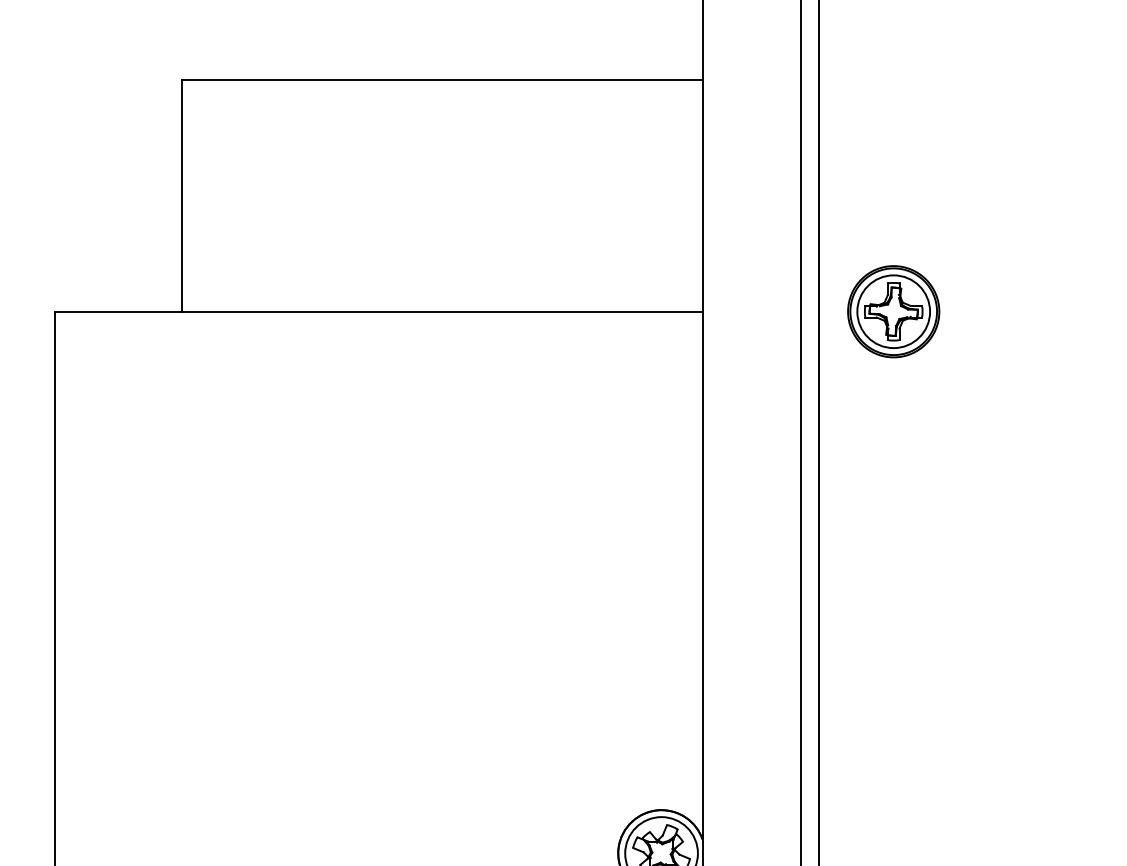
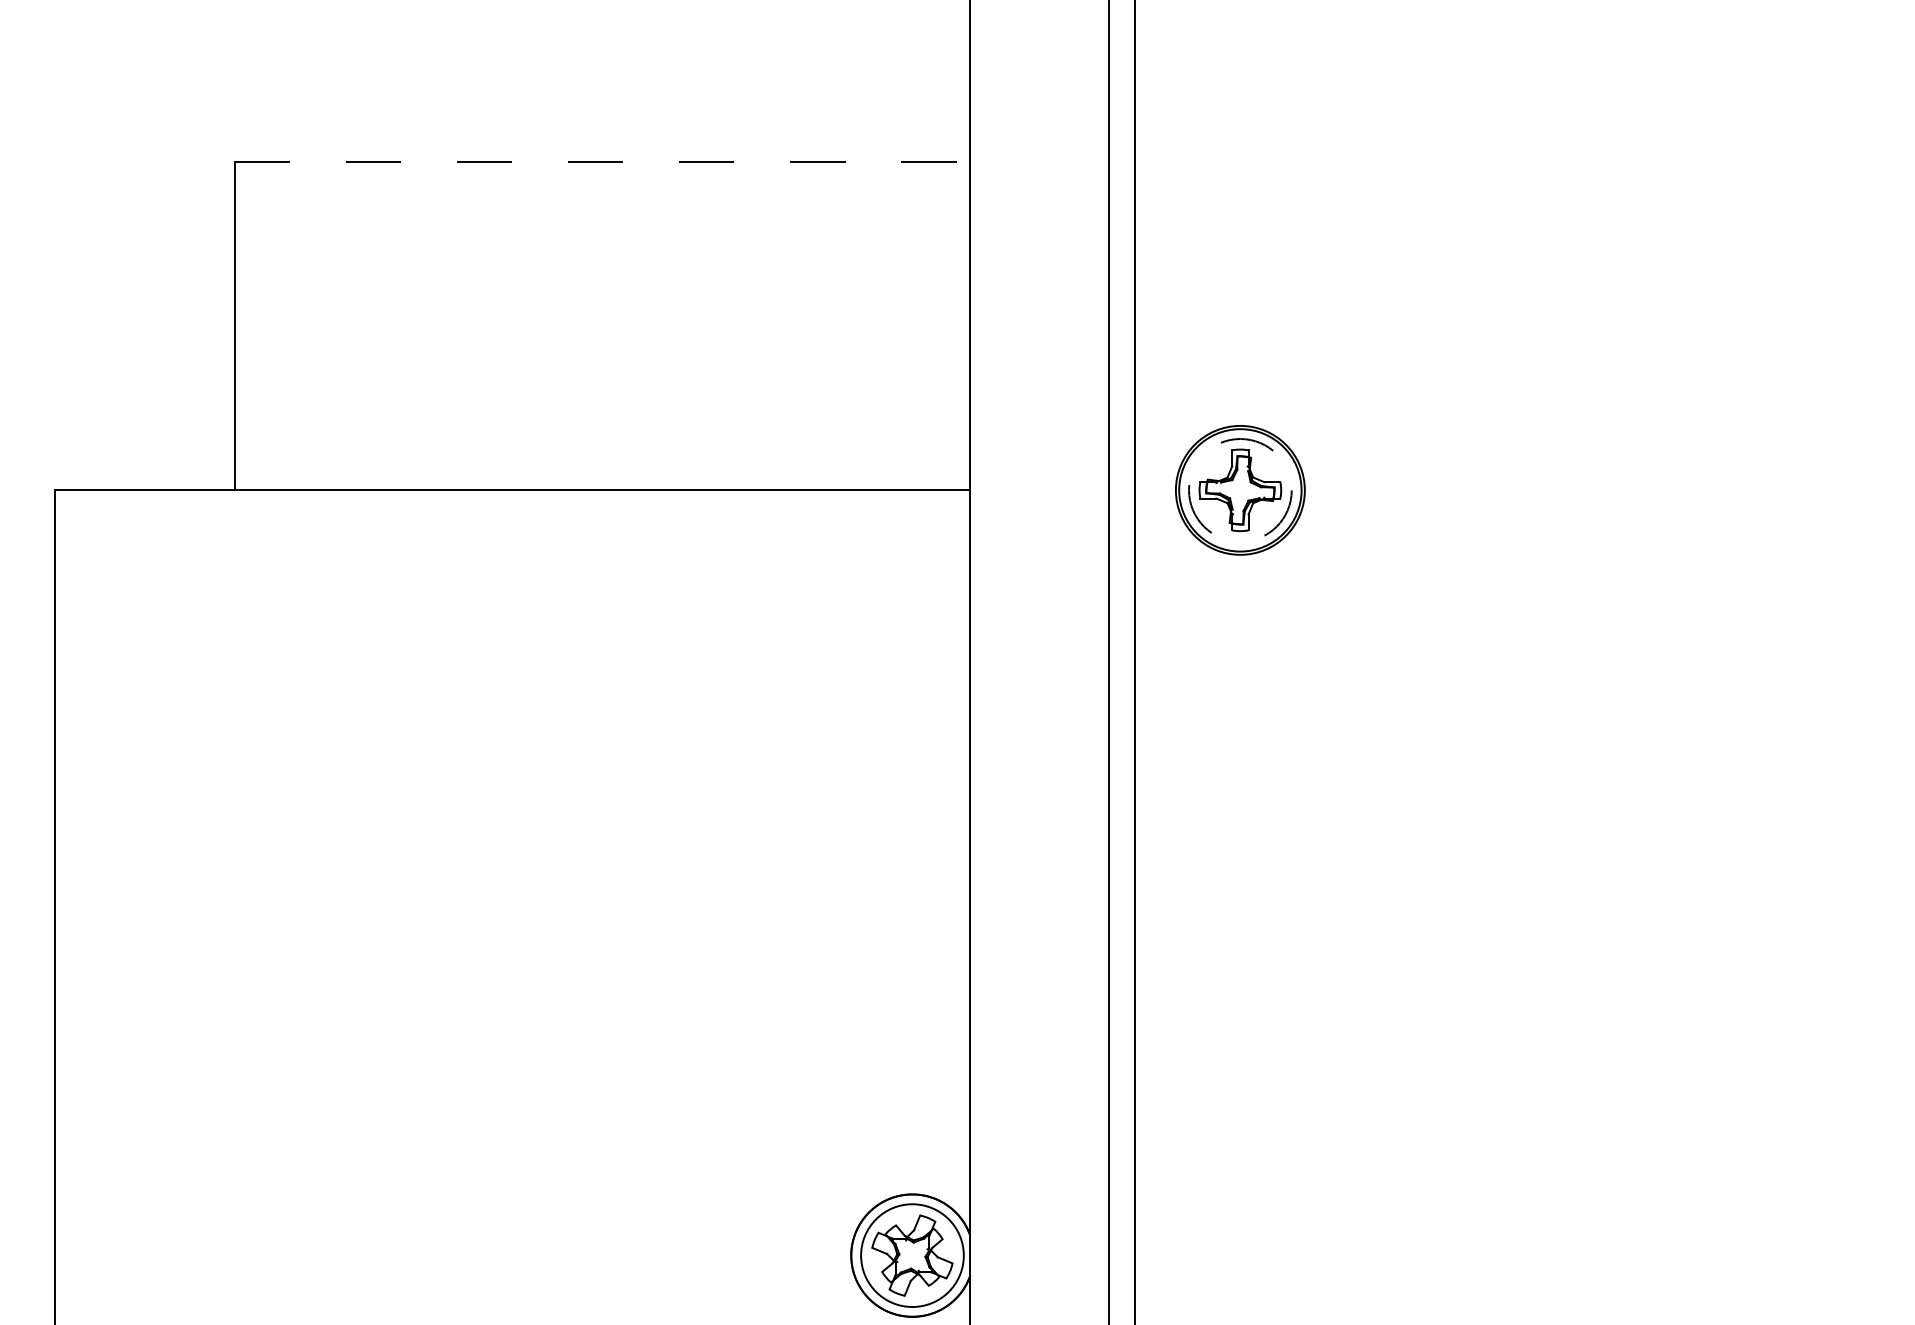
line: (442, 79) -> (602, 162), solid -> dashed
circle: (893, 311) -> (1240, 490), solid -> dashed

